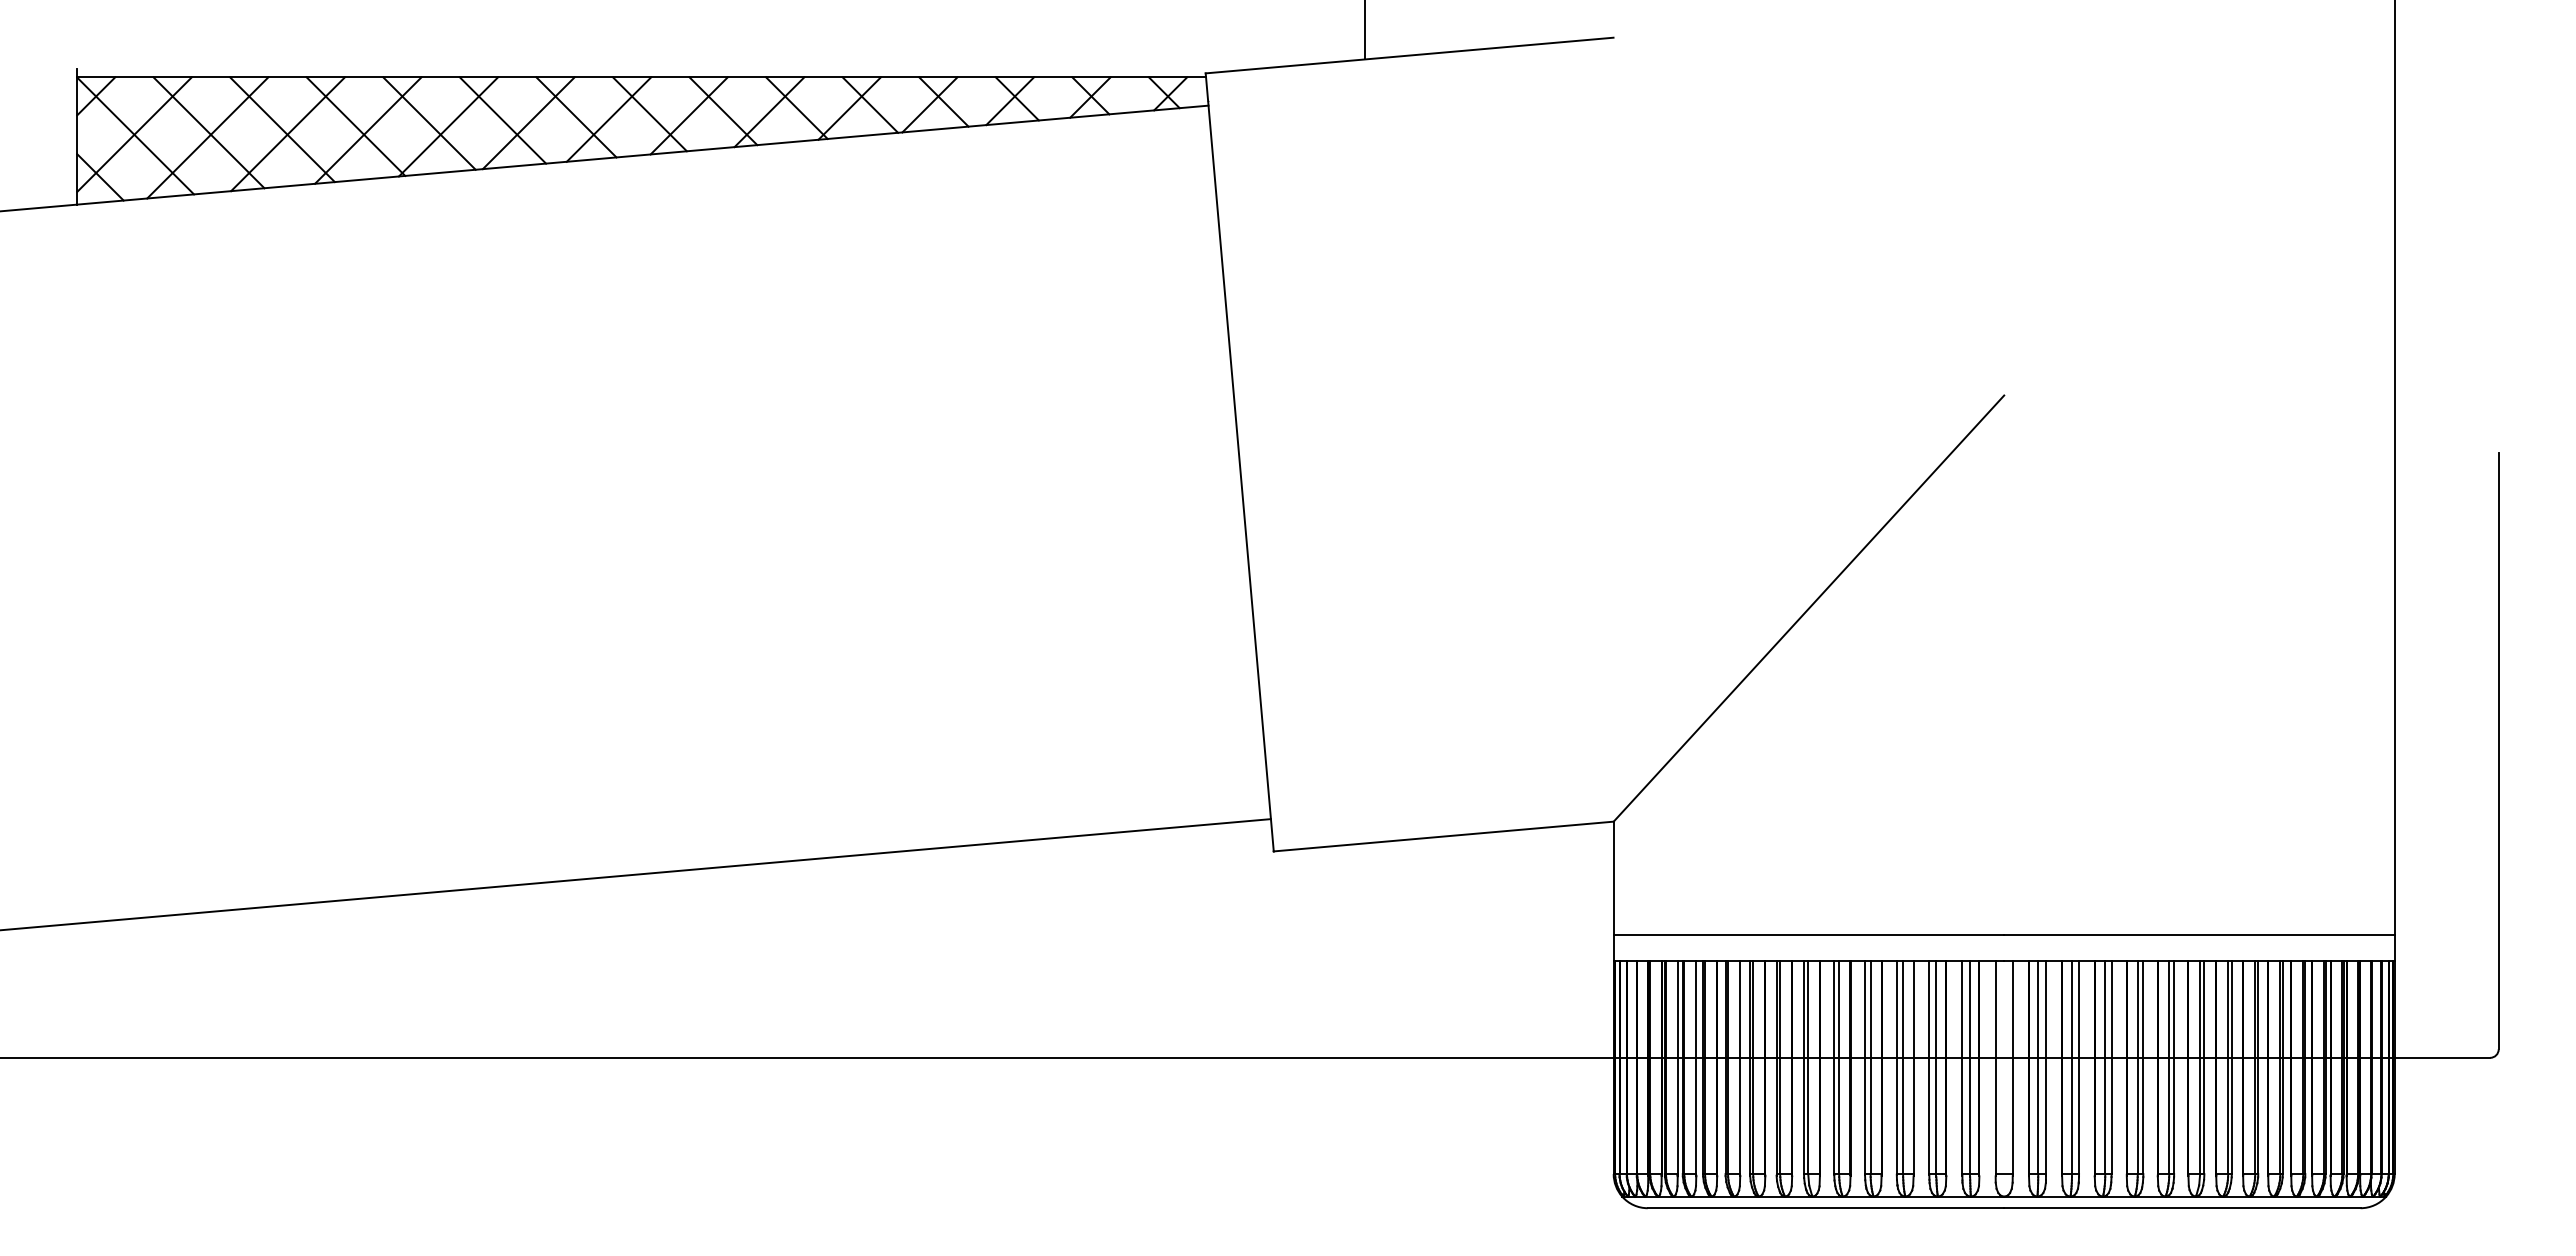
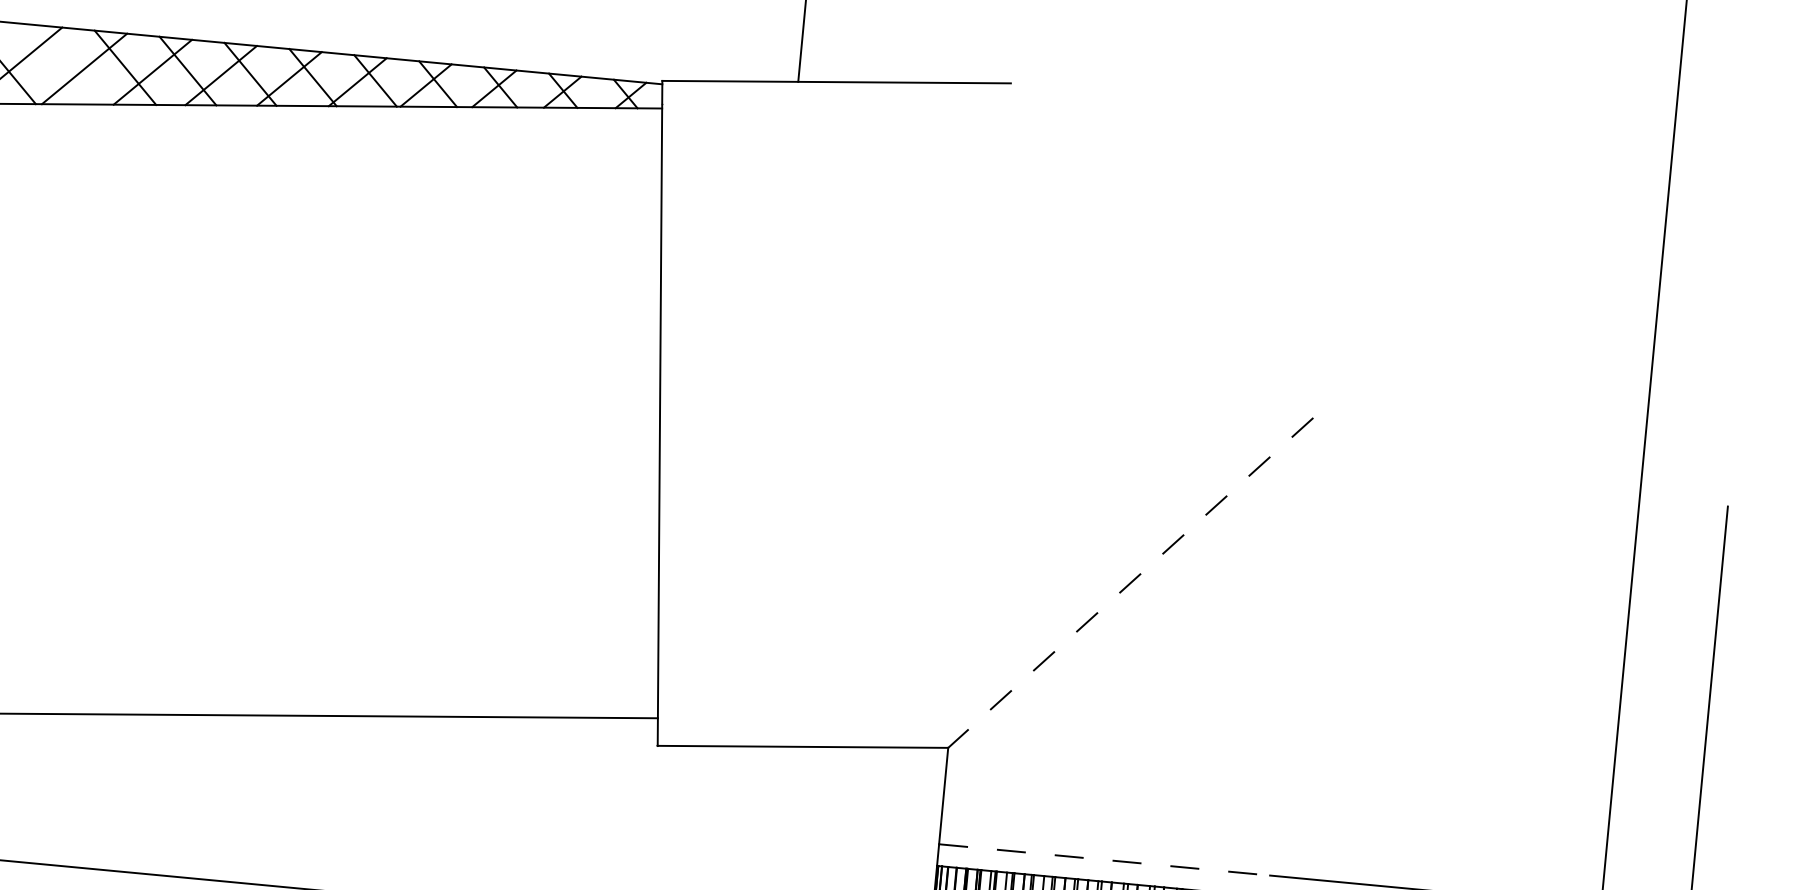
line: (502, 120) -> (62, 64), removed
line: (1808, 608) -> (1130, 582), solid -> dashed
line: (1809, 935) -> (1105, 860), solid -> dashed

